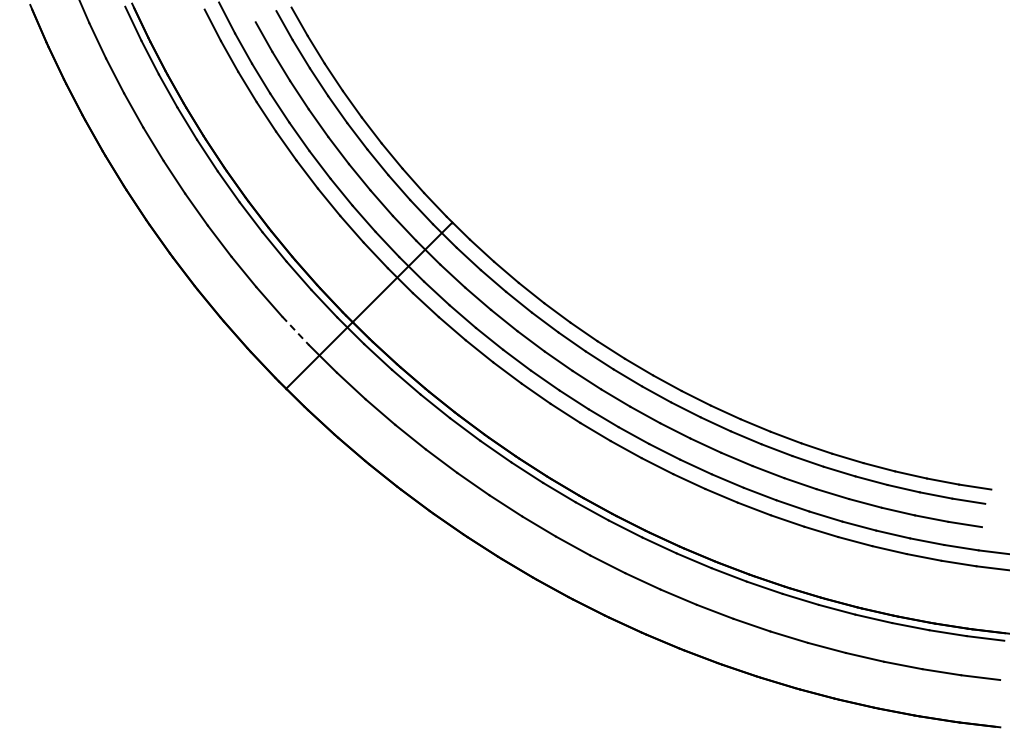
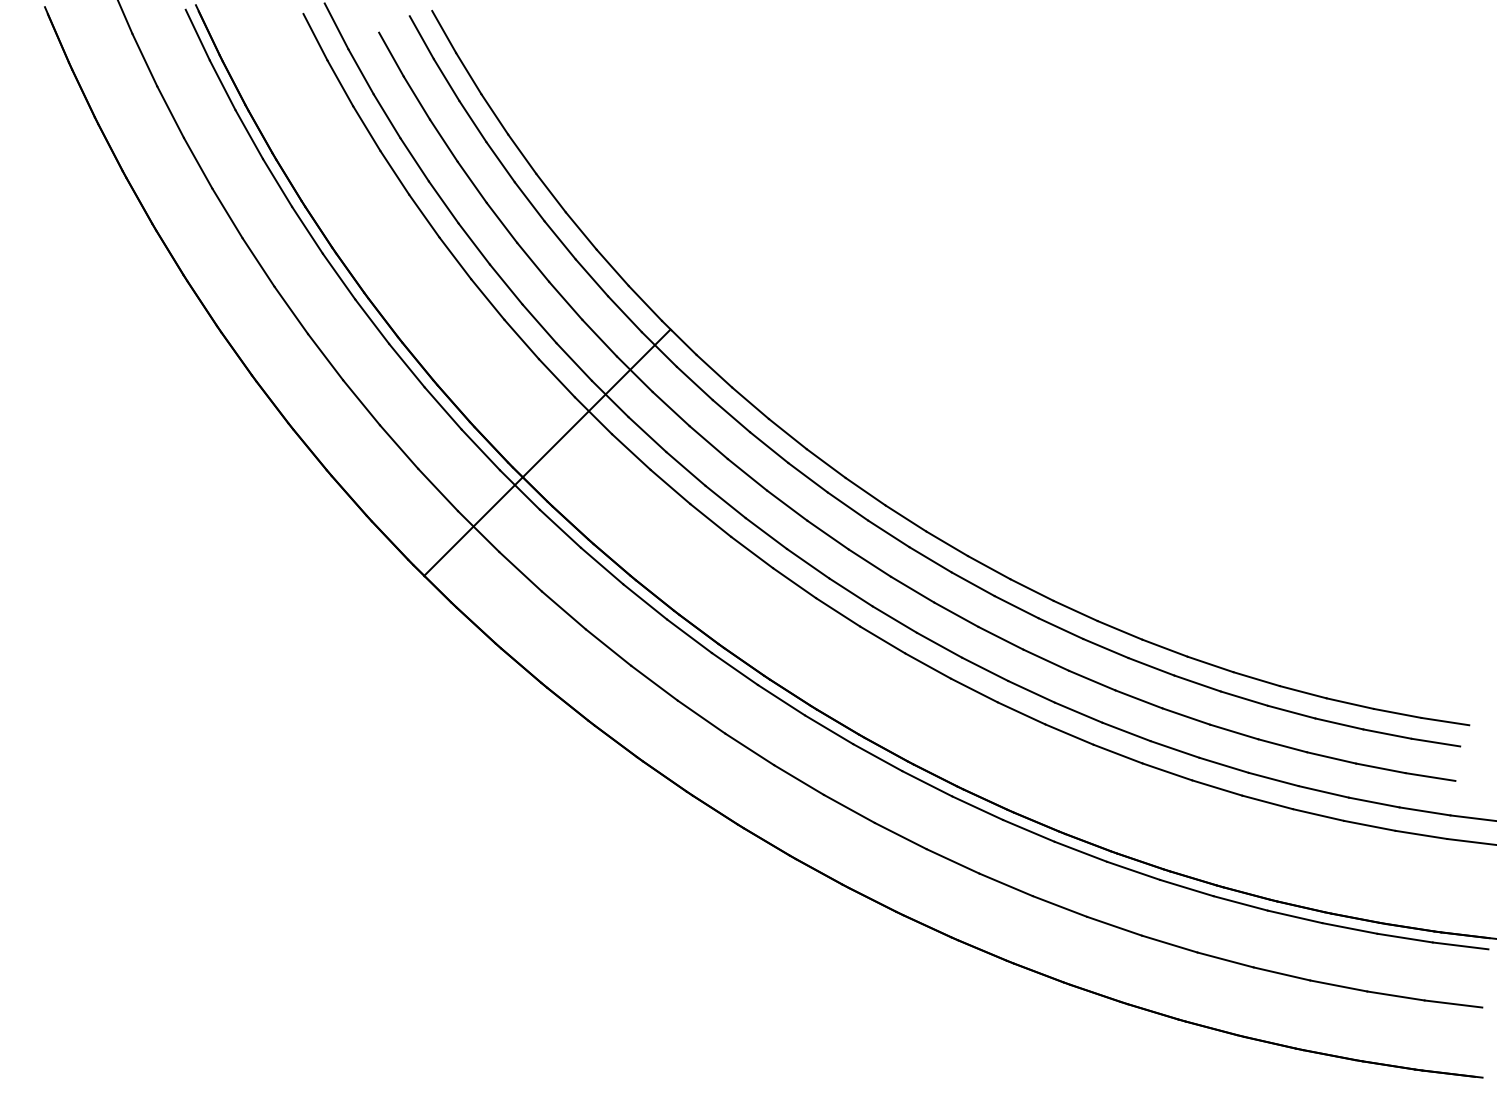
line: (295, 330) -> (438, 489), dashed -> solid

